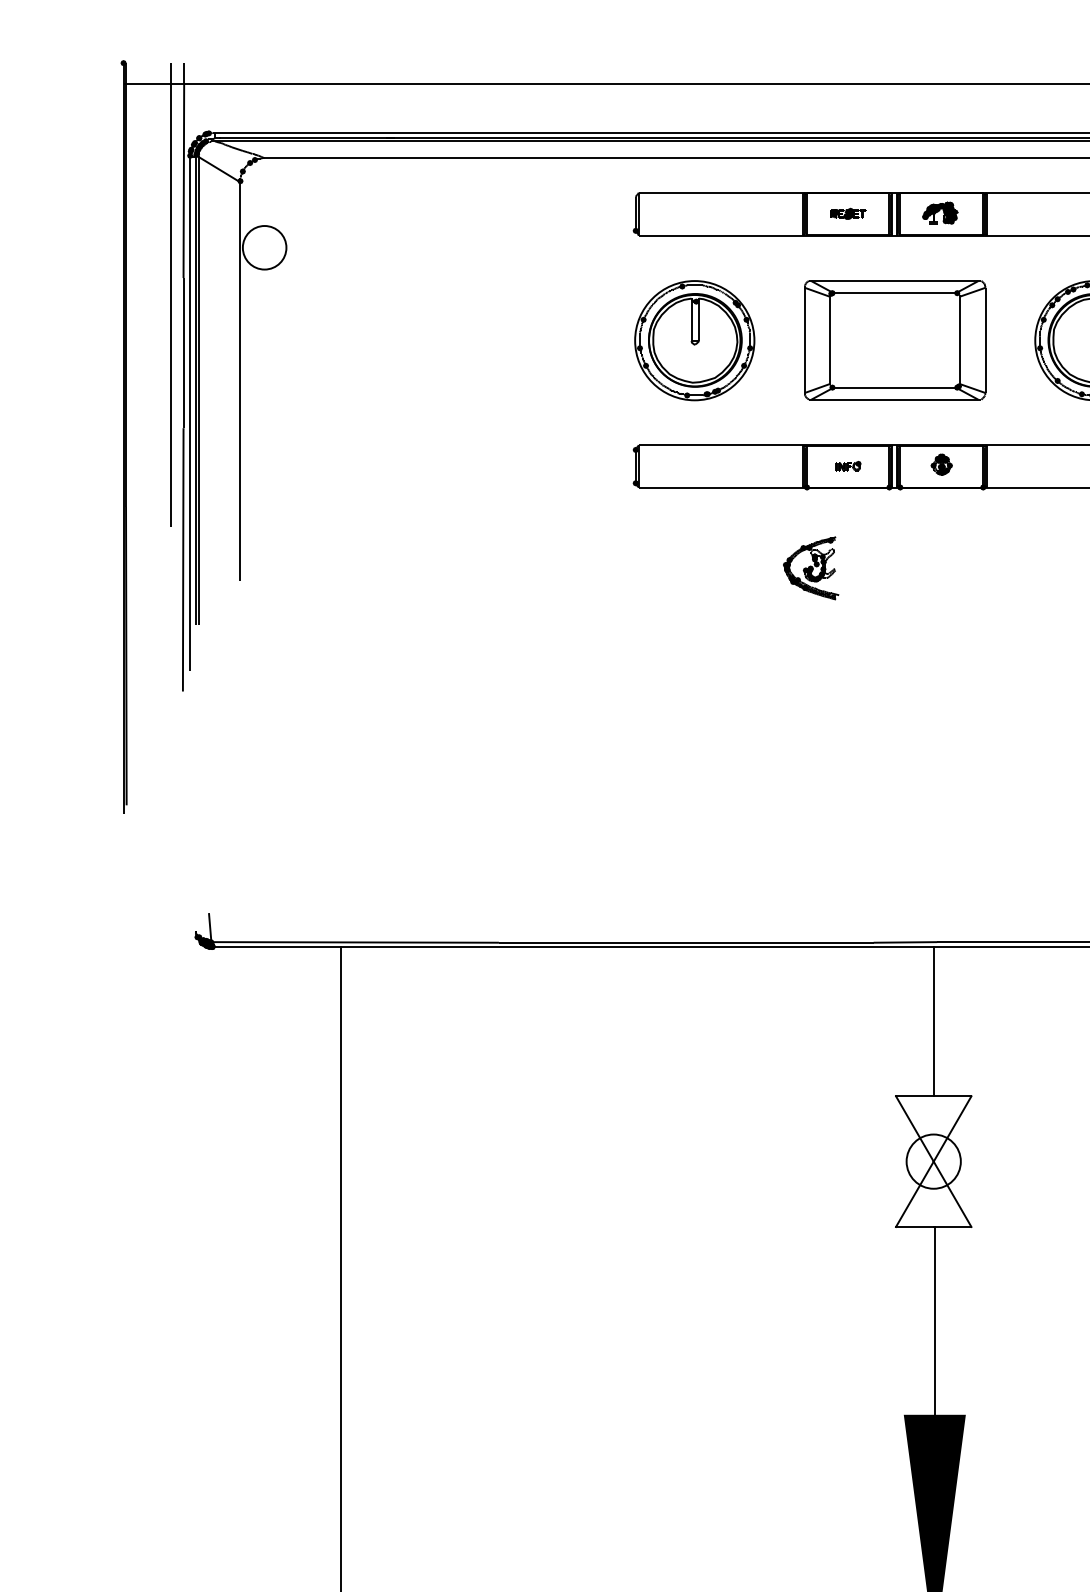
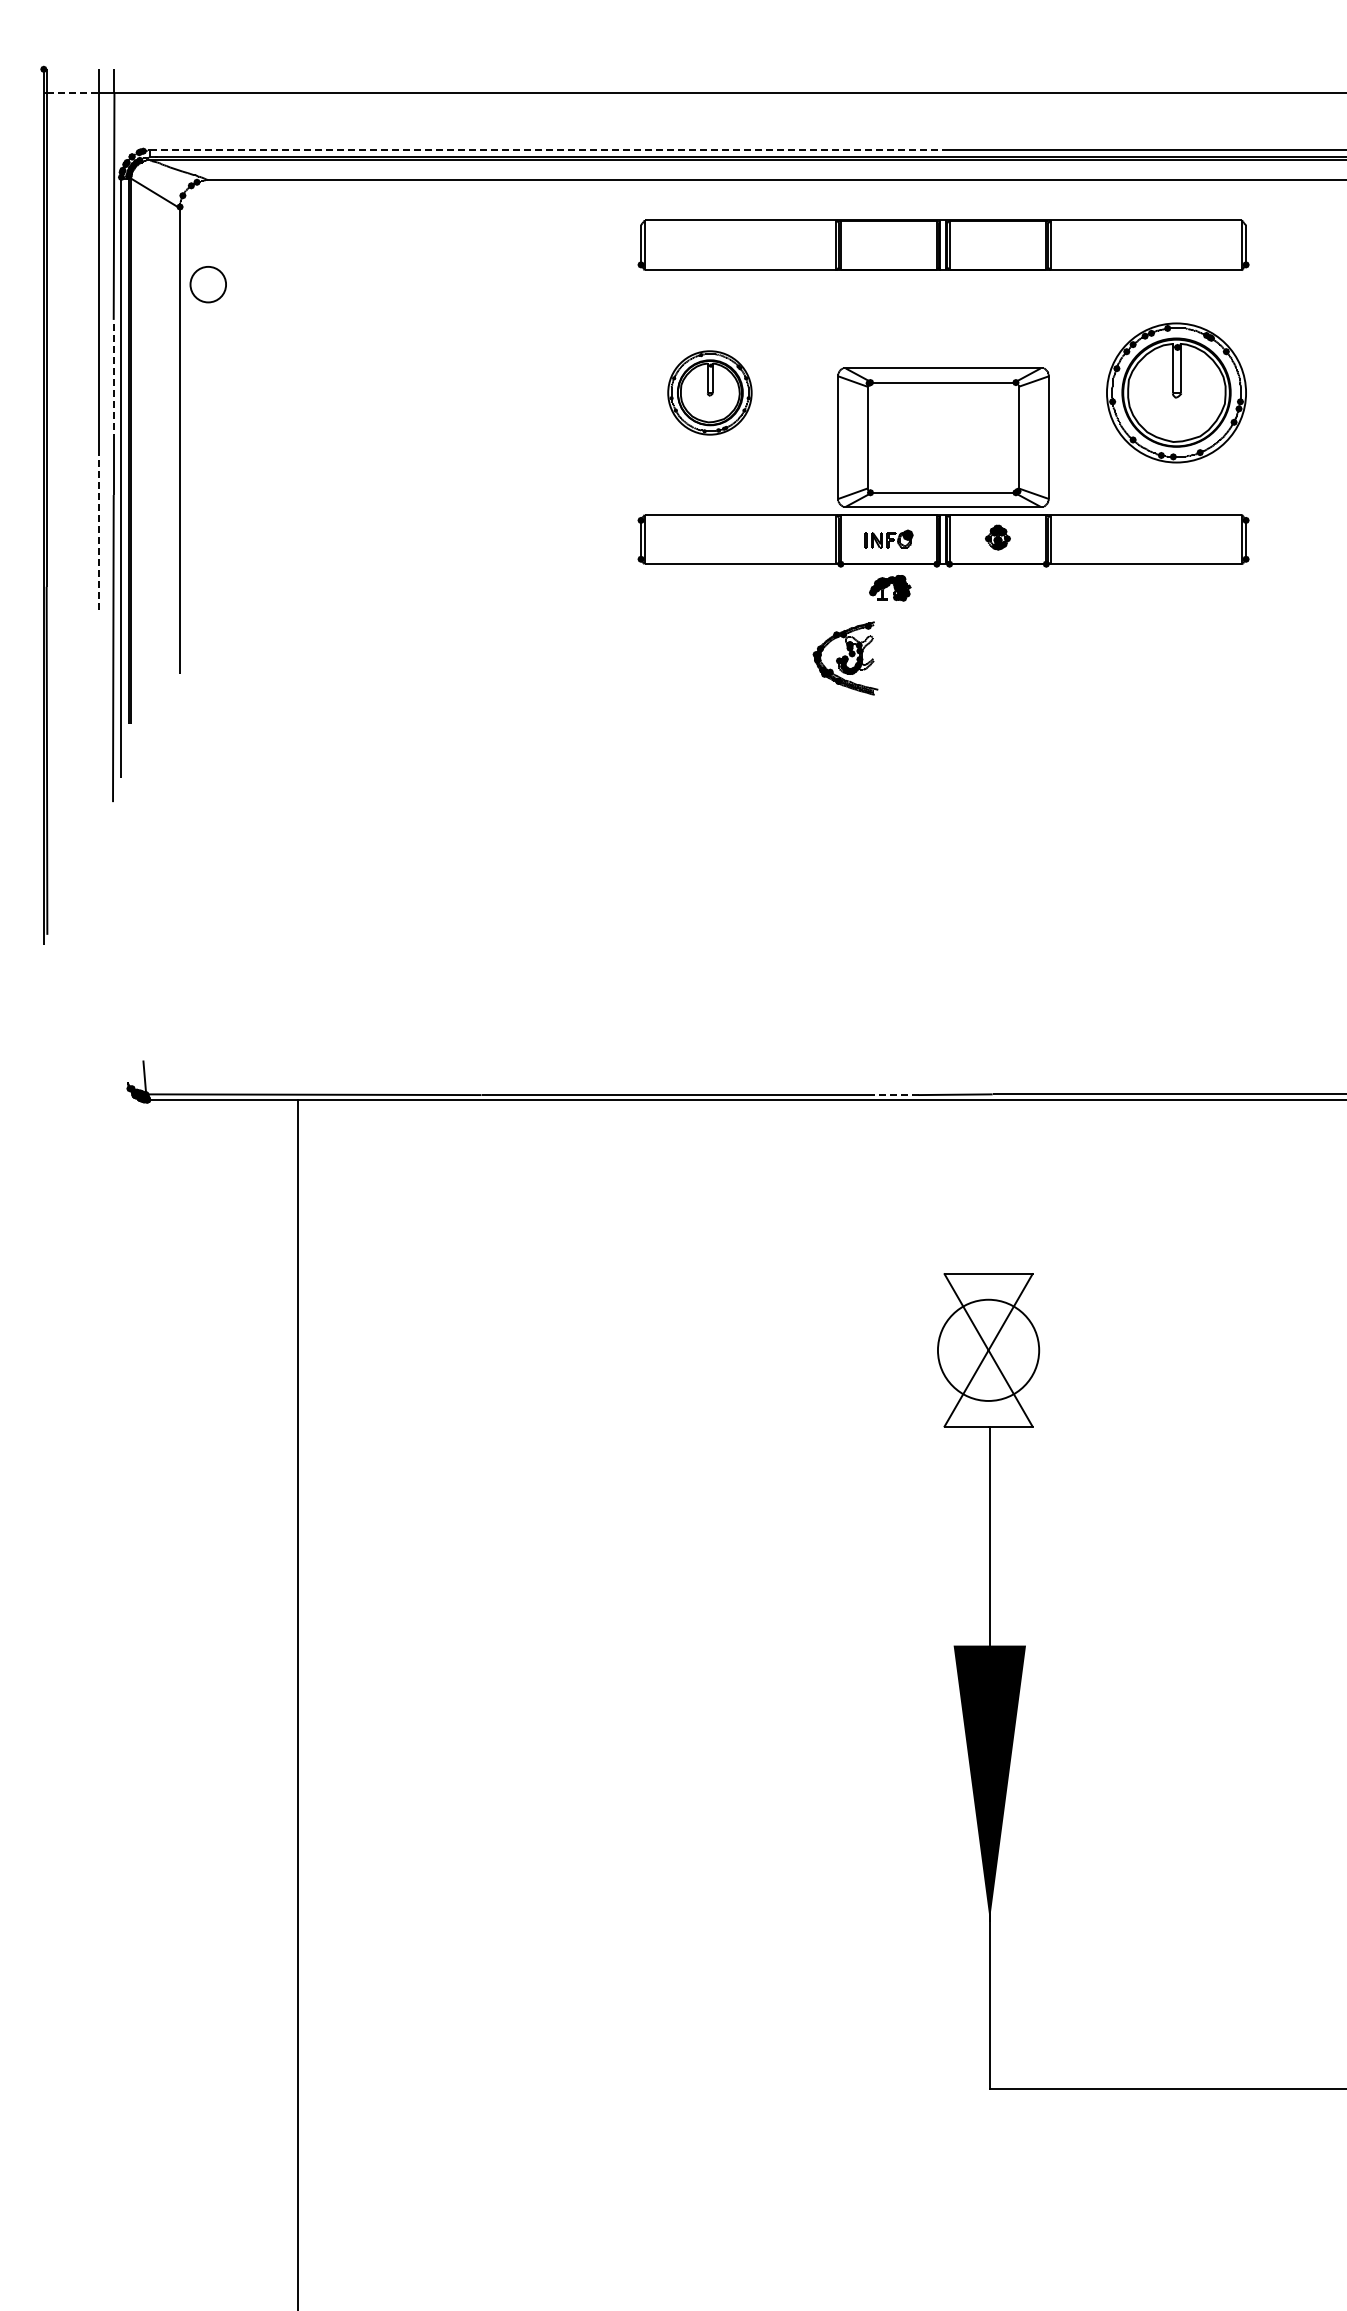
line: (149, 83) -> (73, 93), solid -> dashed
line: (555, 132) -> (547, 150), solid -> dashed
part: (940, 213) -> (890, 588), moved
part: (847, 214) -> (888, 245), removed
circle: (263, 247) -> (207, 284), size x0.7
line: (183, 329) -> (113, 380), solid -> dashed
part: (694, 340) -> (709, 392), size x0.6
part: (895, 340) -> (943, 437), moved
line: (170, 460) -> (98, 532), solid -> dashed
part: (847, 465) -> (888, 538), size x1.6
line: (851, 943) -> (892, 1095), solid -> dashed
line: (933, 1021) -> (988, 1187), removed
circle: (933, 1161) -> (988, 1350), size x1.6

